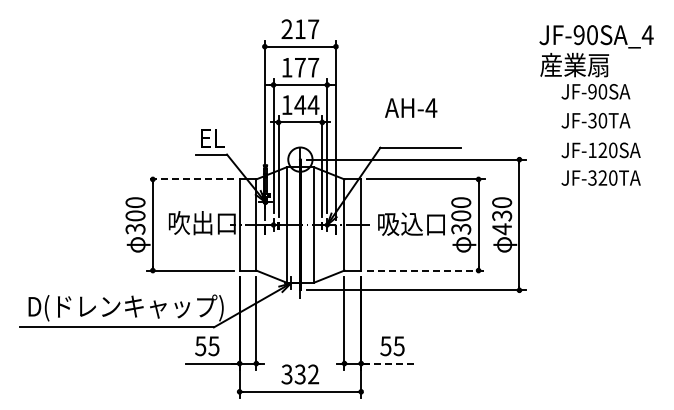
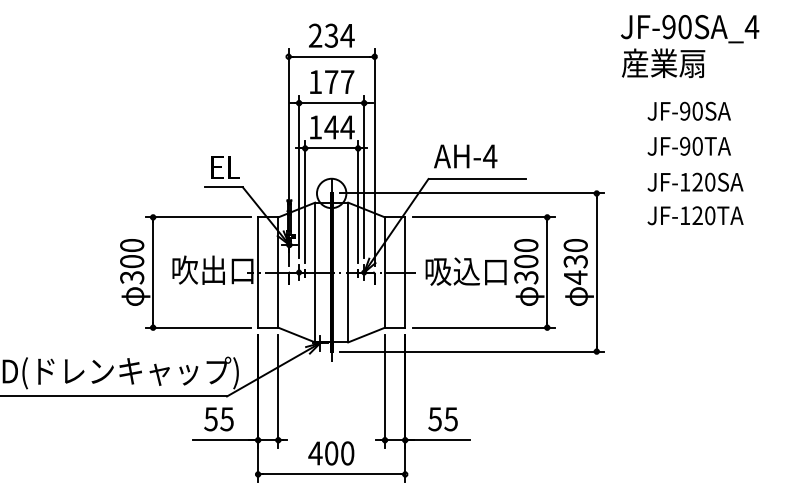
text: (306, 29) -> (339, 35), 217 -> 234
text: (596, 51) -> (689, 46), moved
text: (411, 107) -> (466, 155), moved
text: (592, 120) -> (685, 146), JF-30TA -> JF-90TA
text: (592, 177) -> (685, 215), JF-320TA -> JF-120TA
line: (189, 179) -> (197, 217), dashed -> solid
line: (425, 270) -> (483, 327), dashed -> solid
line: (387, 363) -> (437, 440), dashed -> solid
text: (300, 374) -> (331, 453), 332 -> 400

